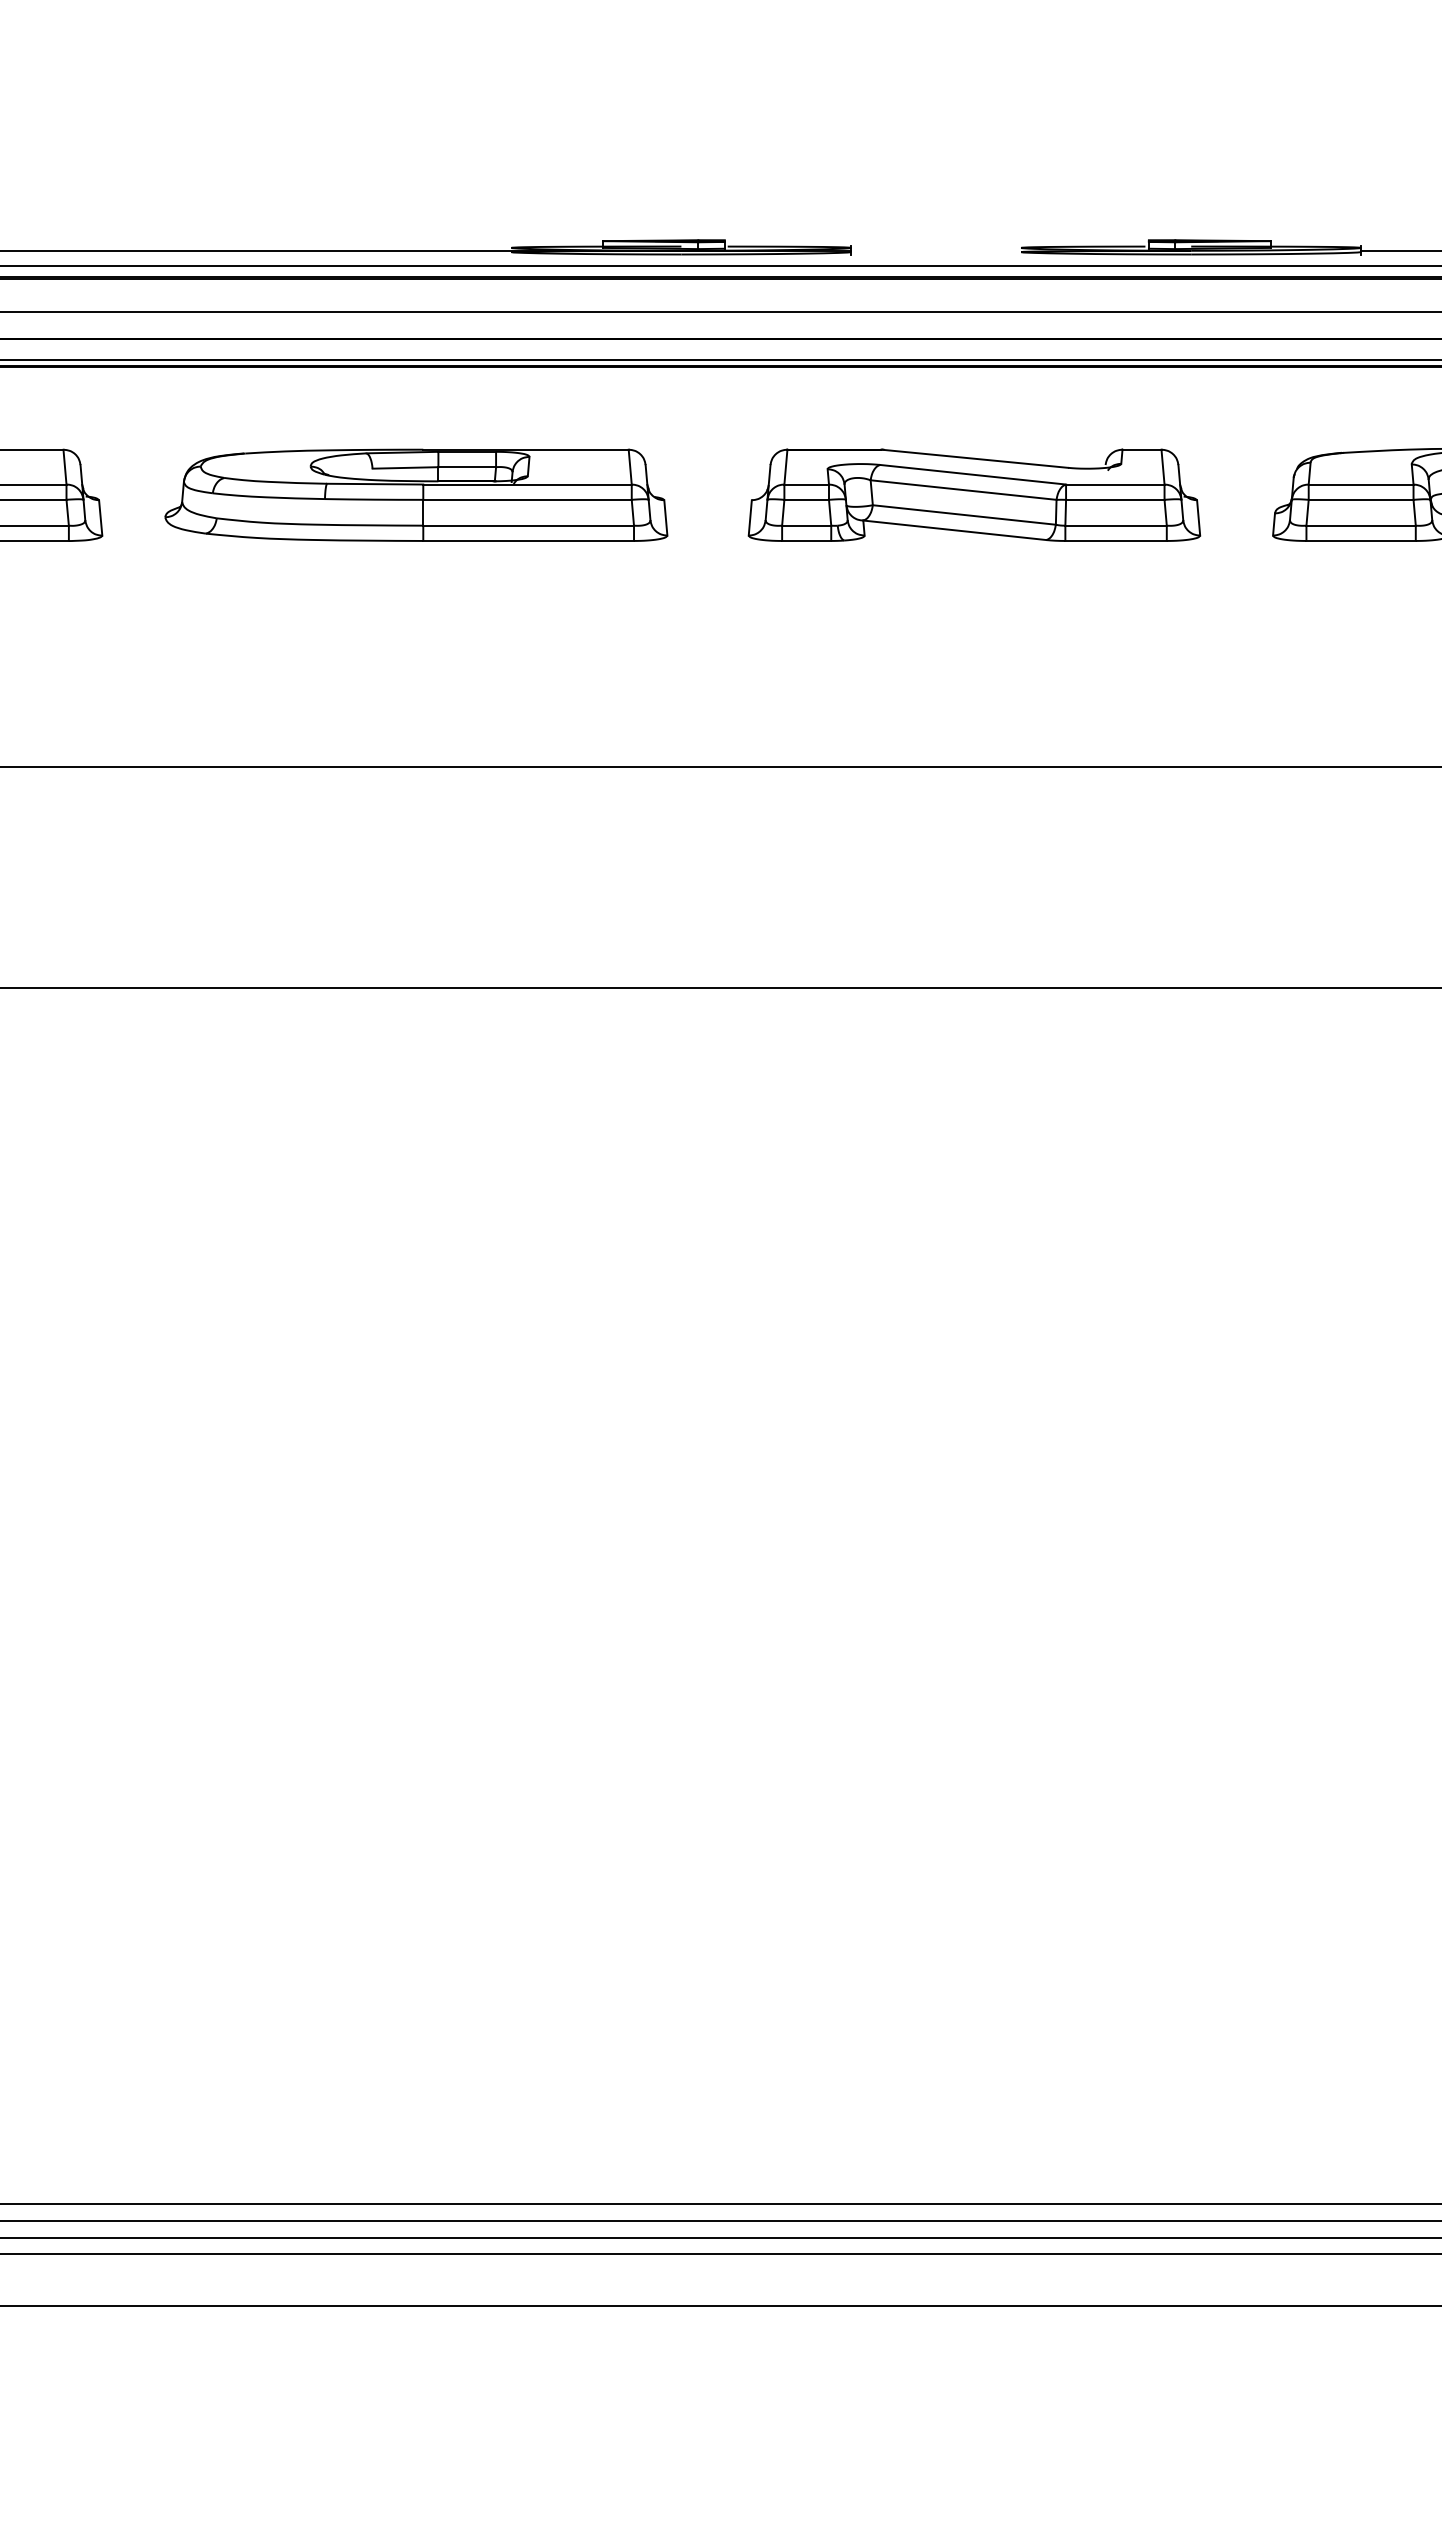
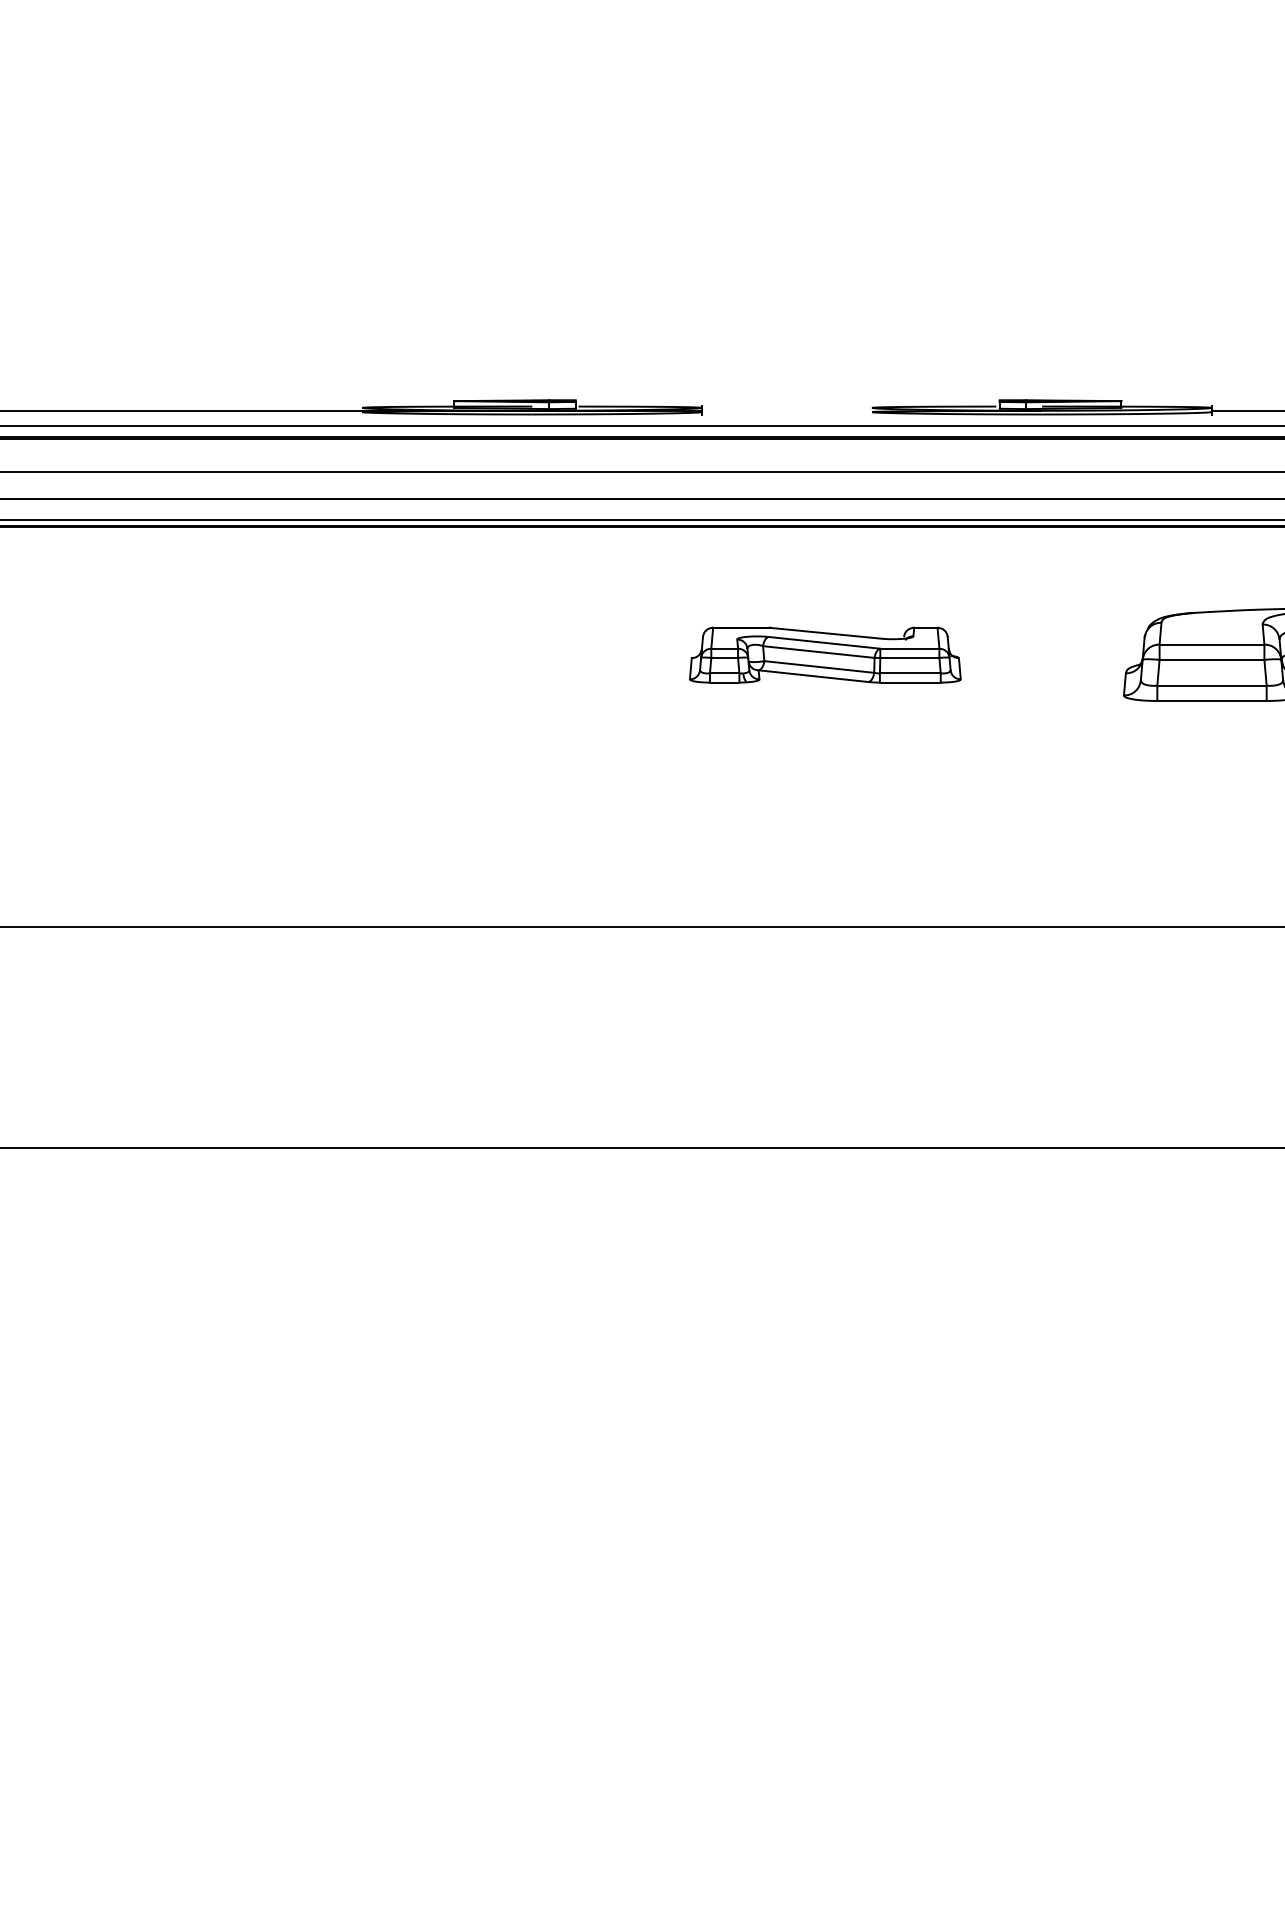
part: (416, 494) -> (267, 654), removed
part: (974, 494) -> (825, 654), size x0.6

